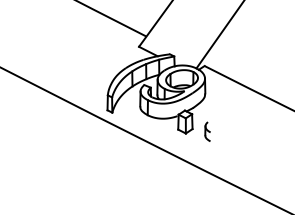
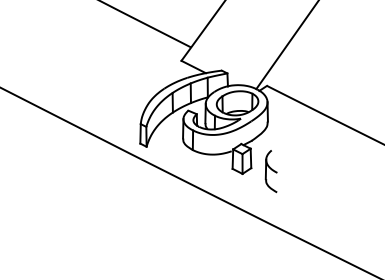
part: (207, 131) -> (270, 171), size x1.67

